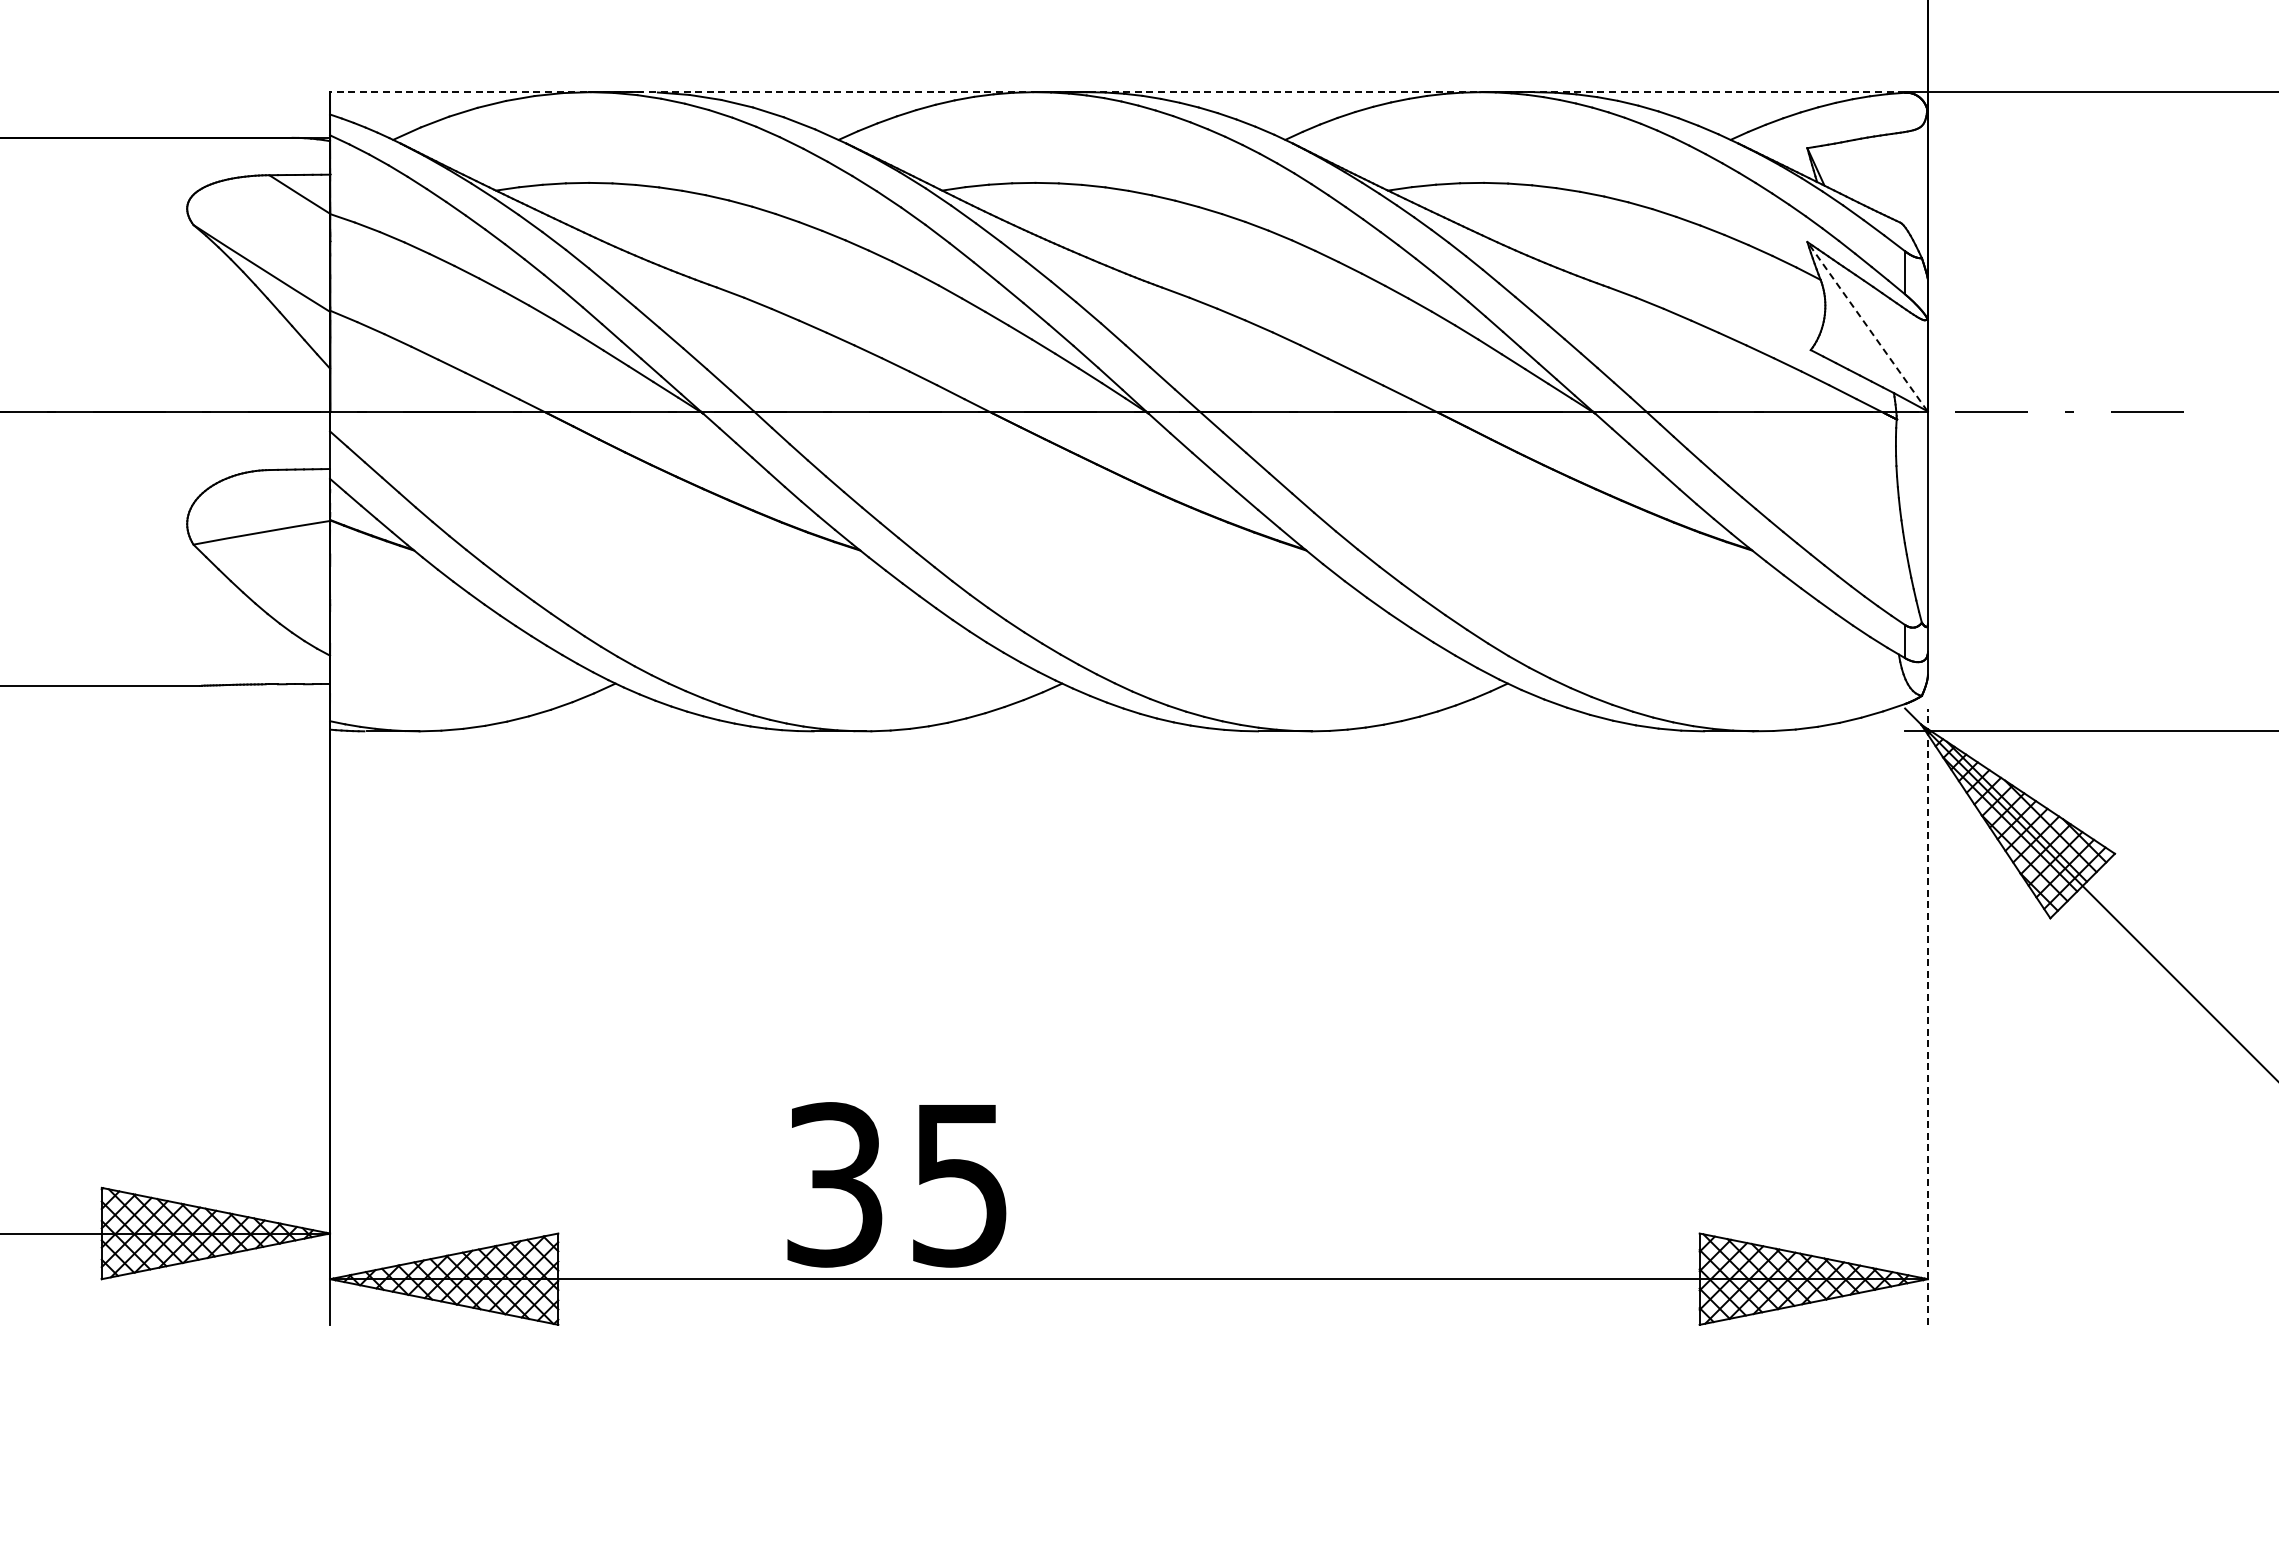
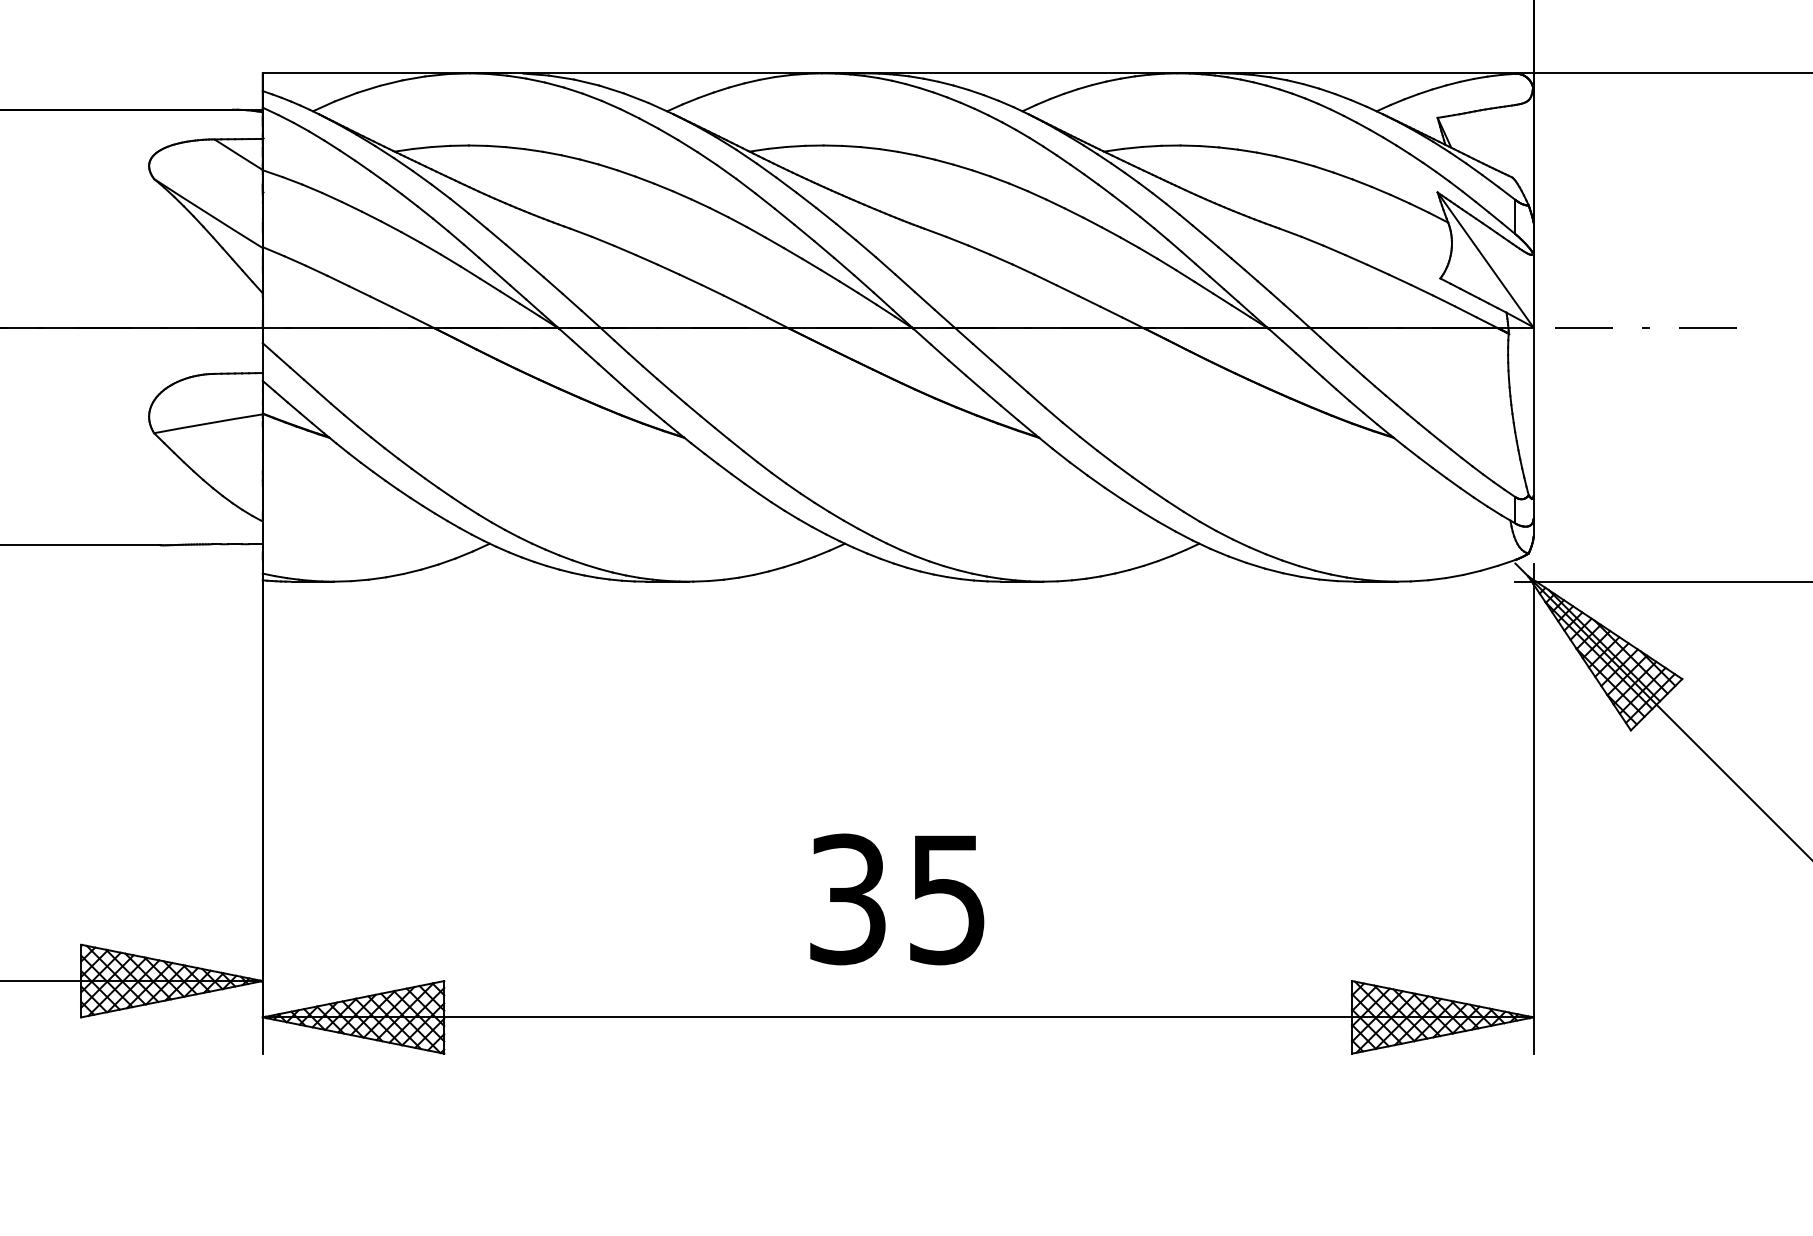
line: (1117, 92) -> (889, 73), dashed -> solid
line: (1867, 326) -> (1485, 259), dashed -> solid
line: (1927, 1016) -> (1533, 808), dashed -> solid
text: (896, 1184) -> (896, 899), moved

